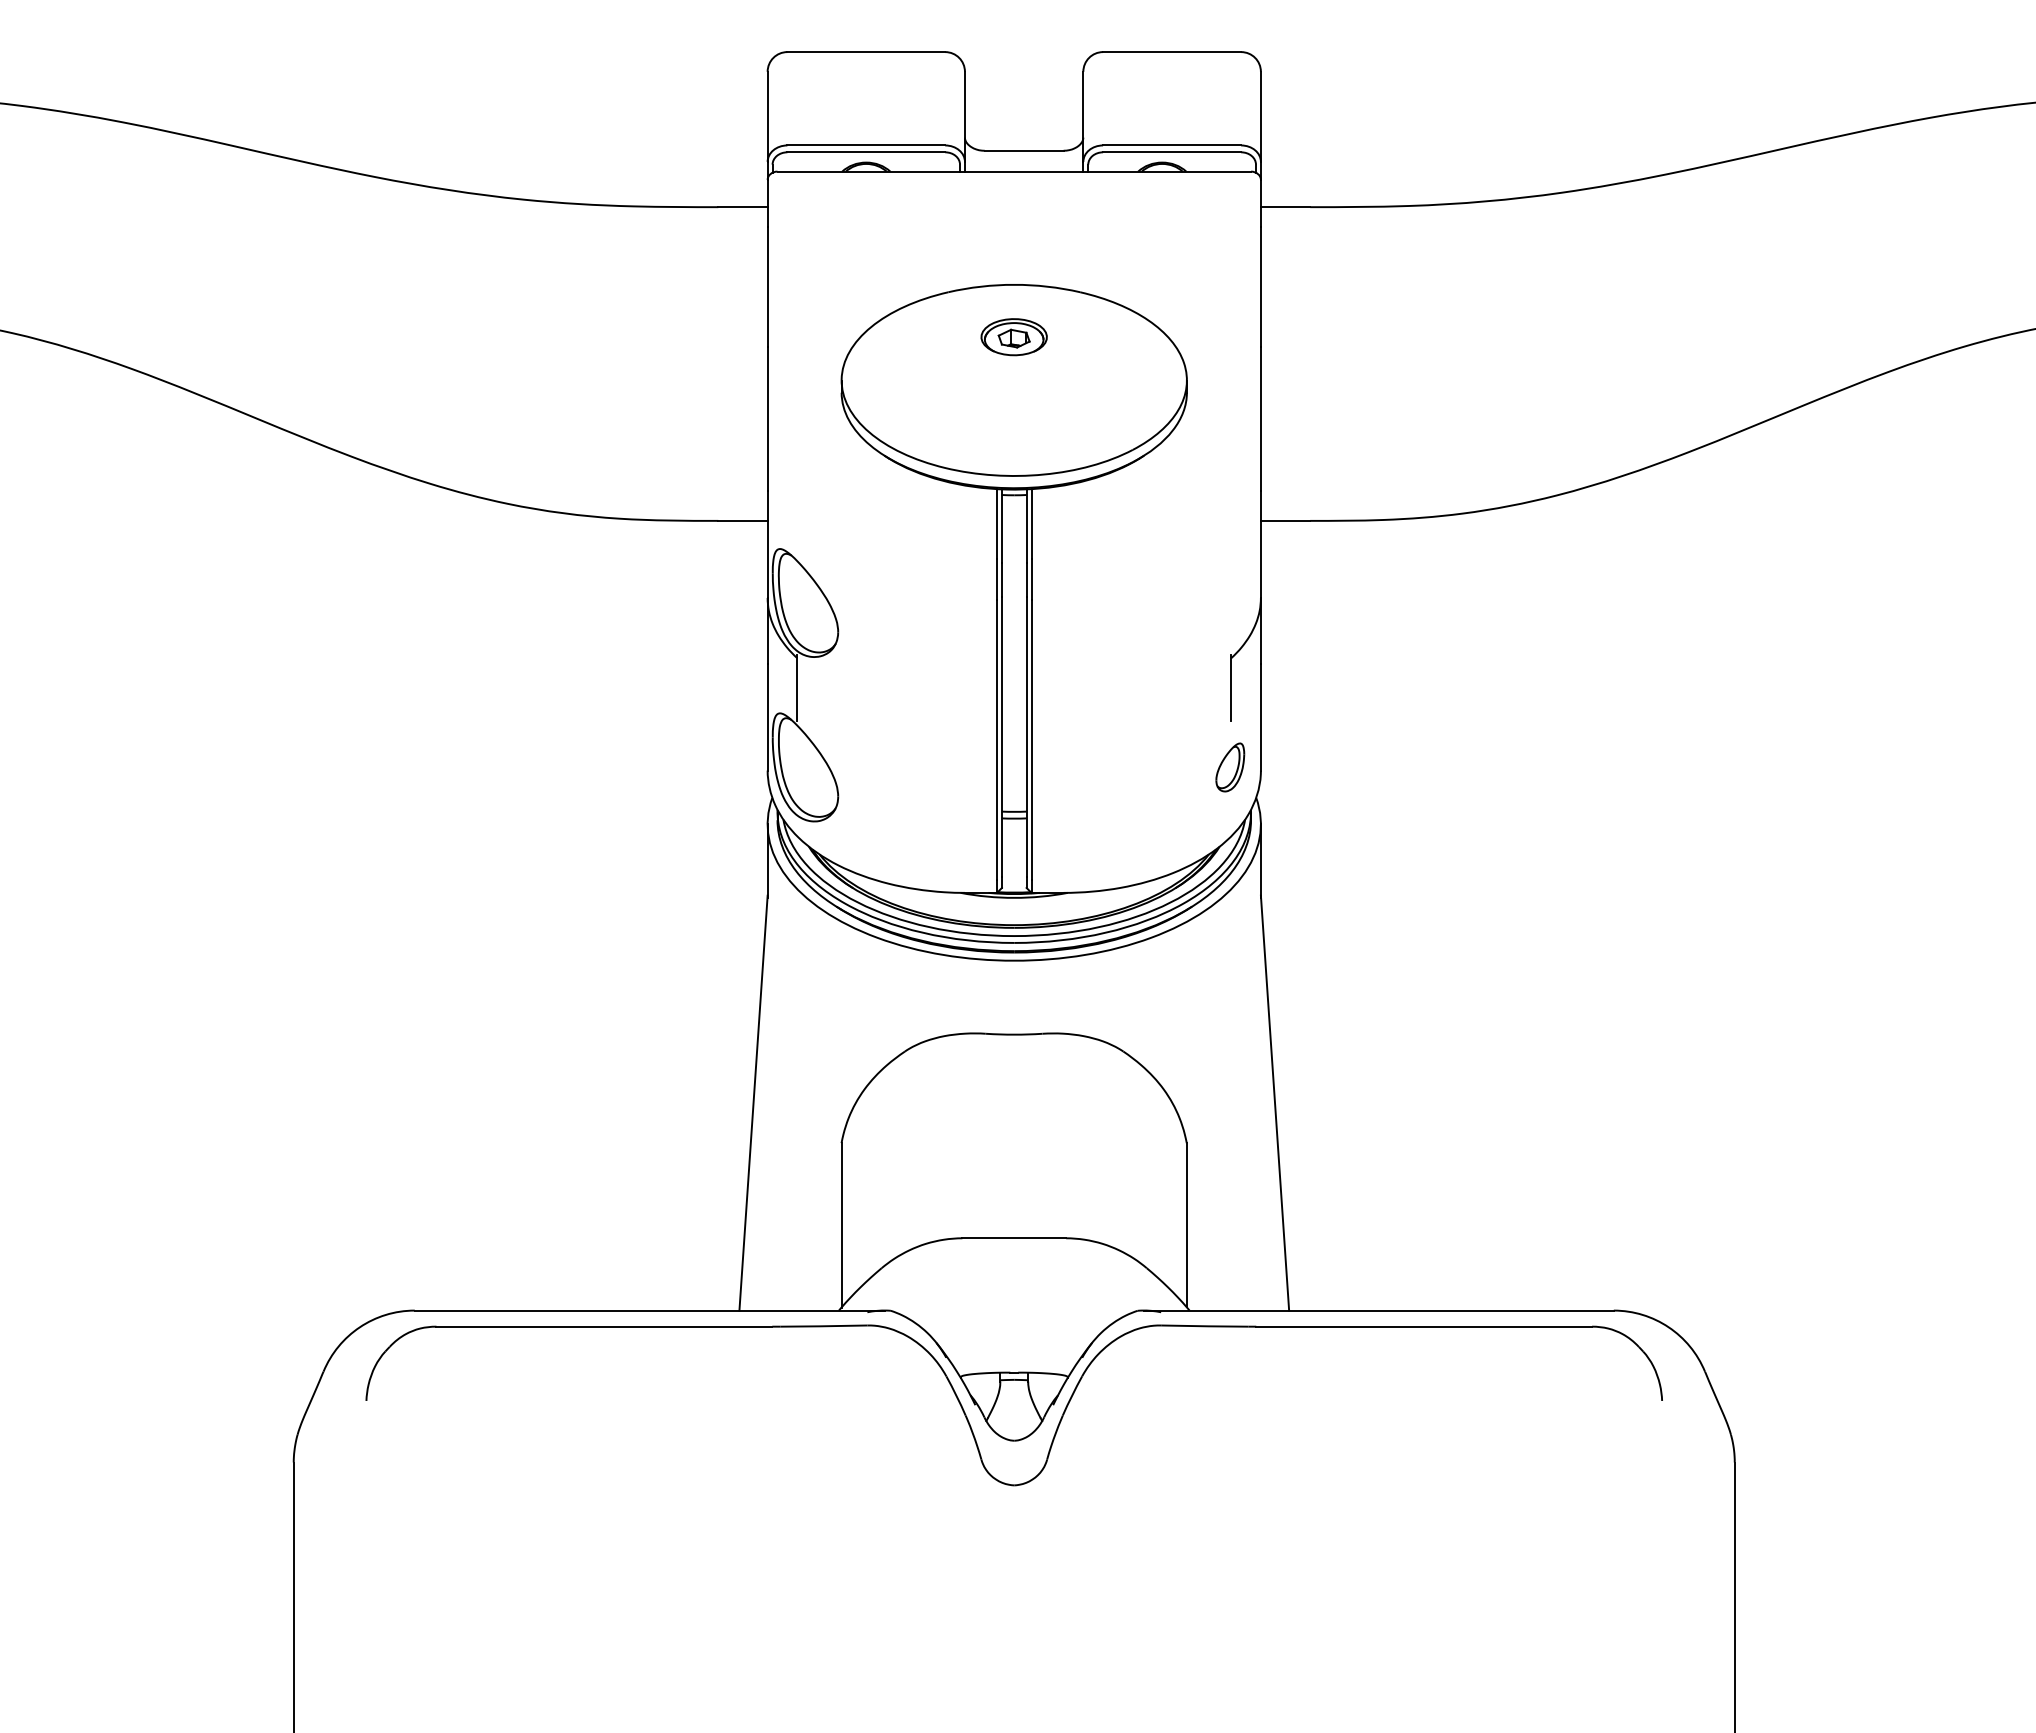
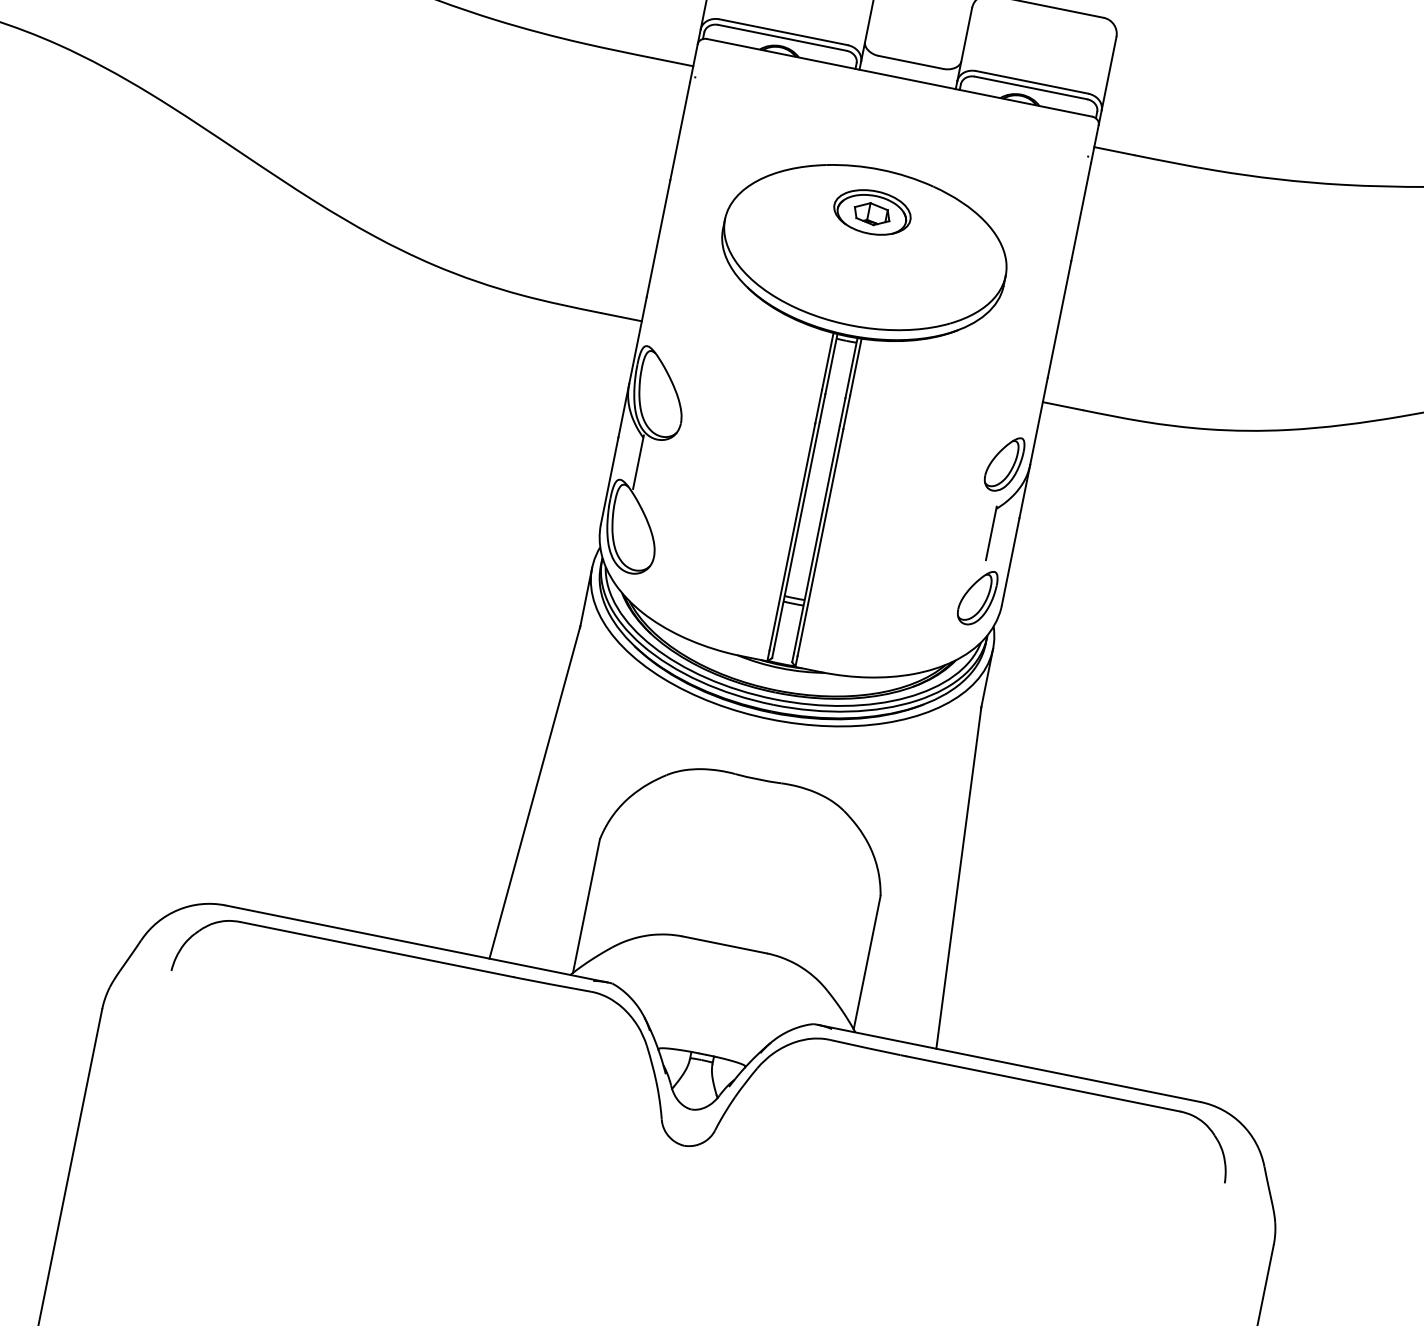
part: (1013, 336) -> (871, 211), size x1.43
part: (1229, 602) -> (1003, 463), added
part: (1230, 767) -> (977, 597), size x1.43

